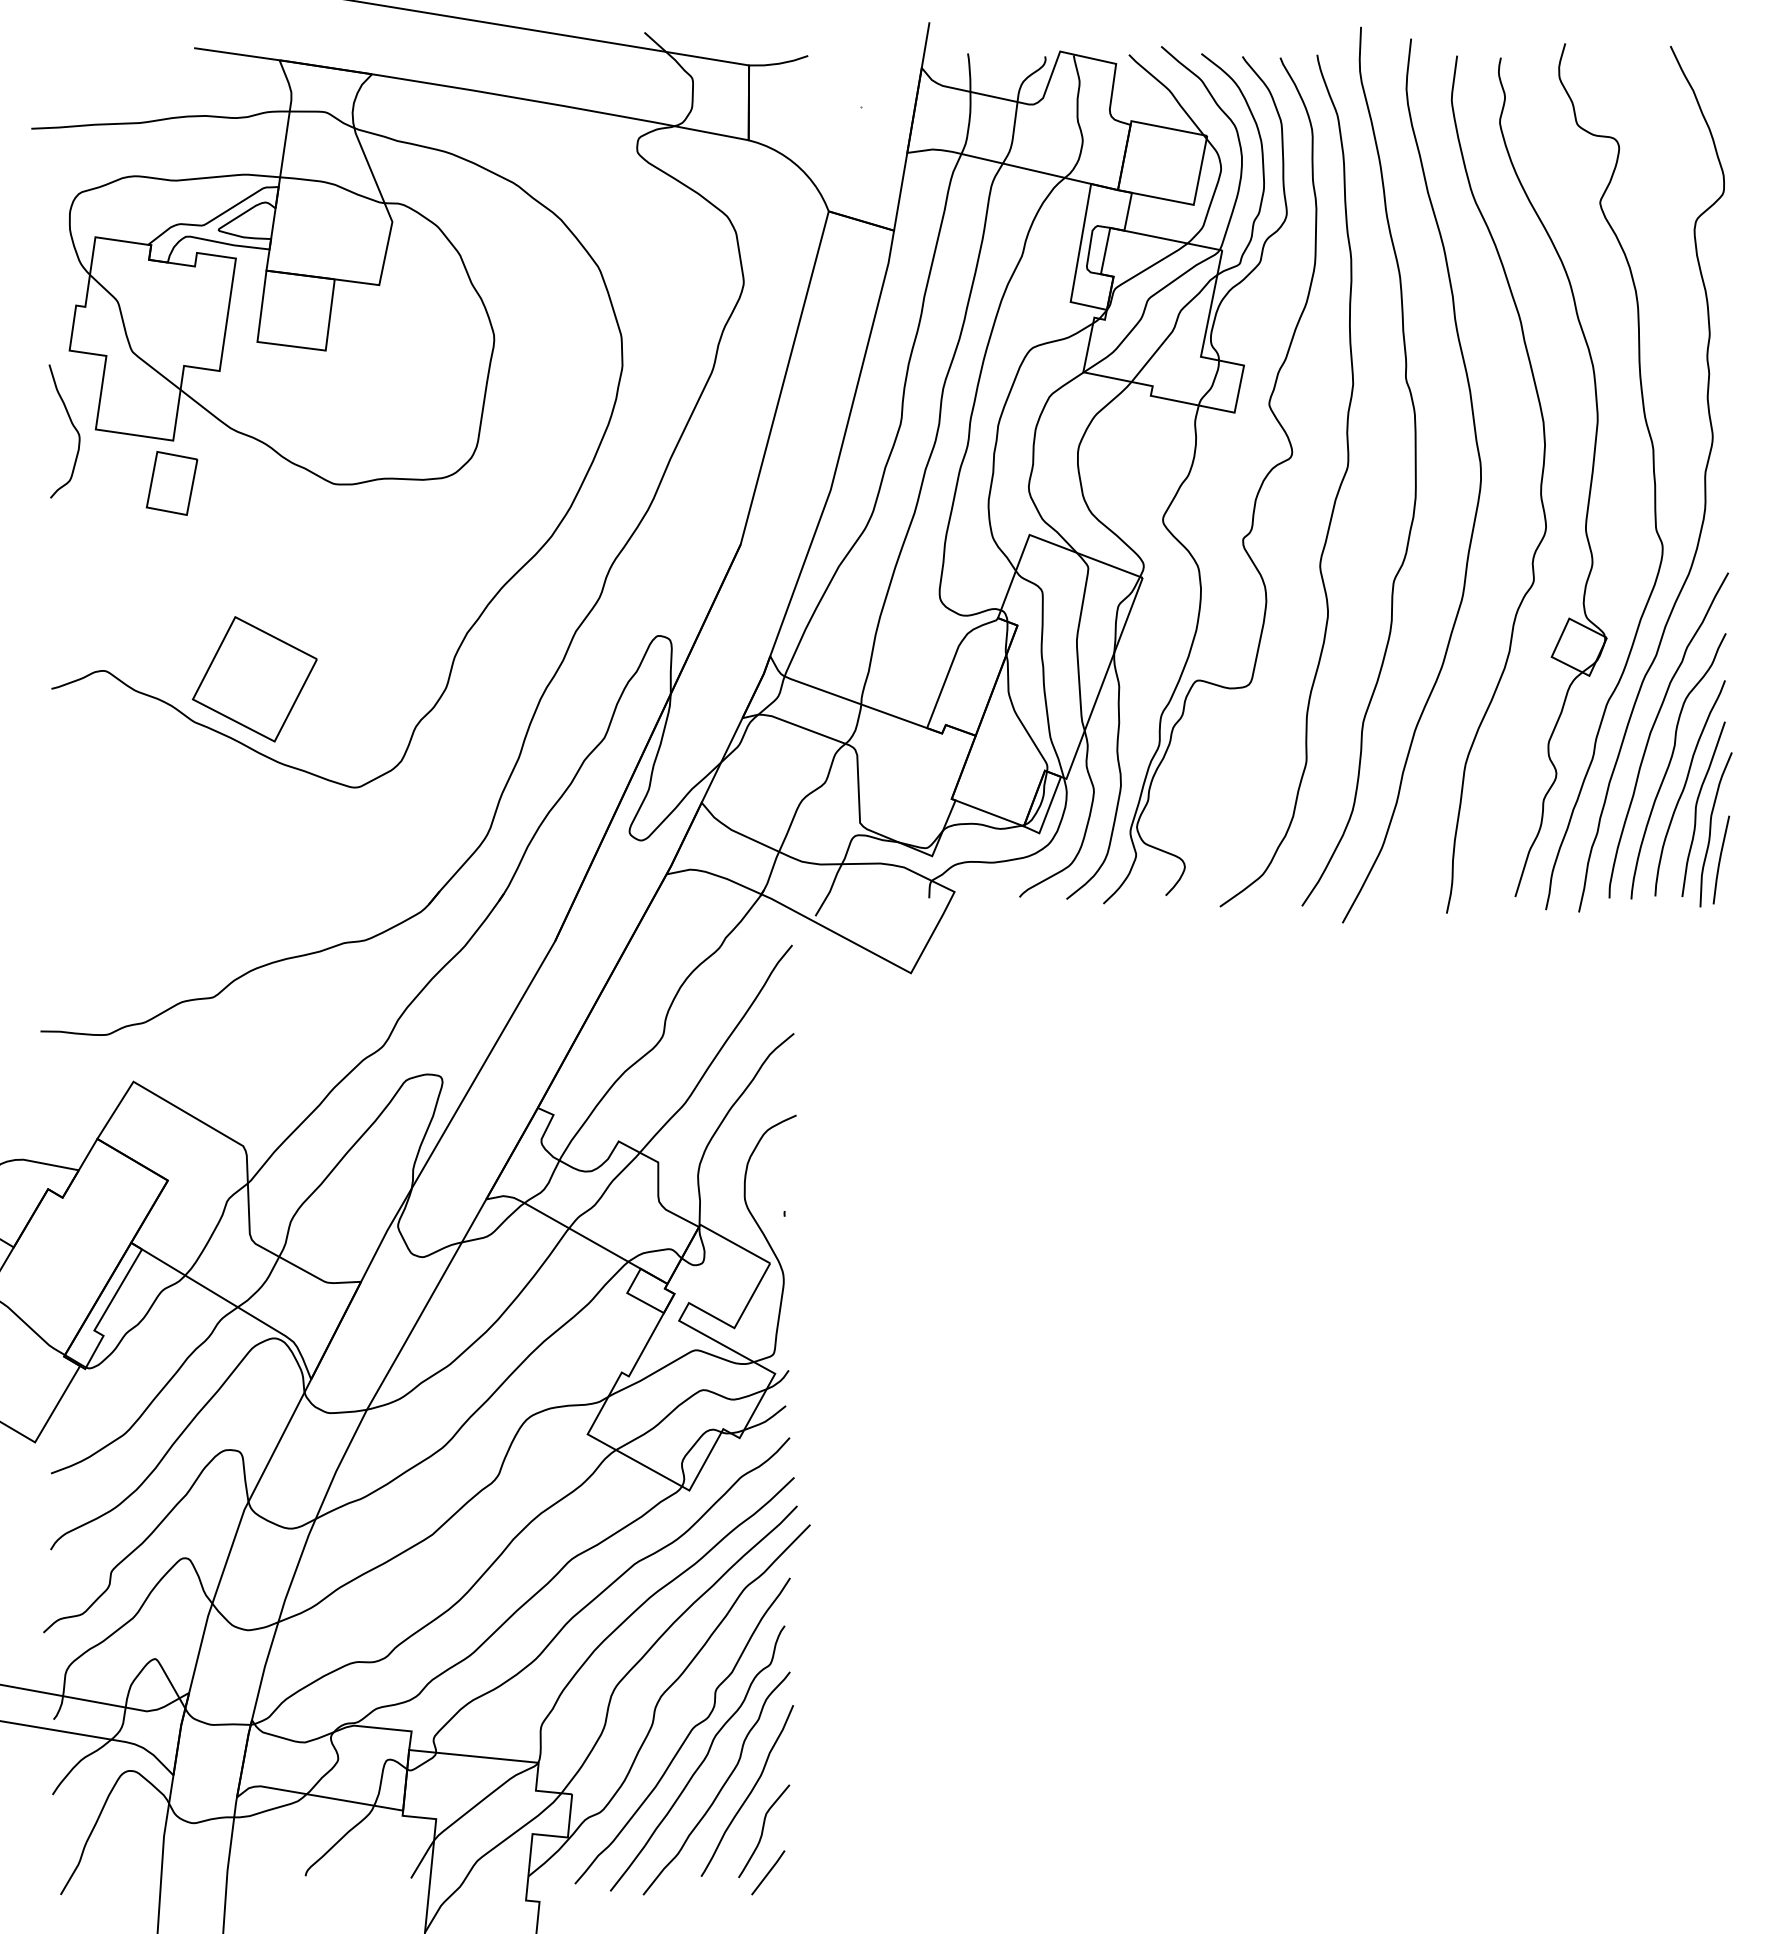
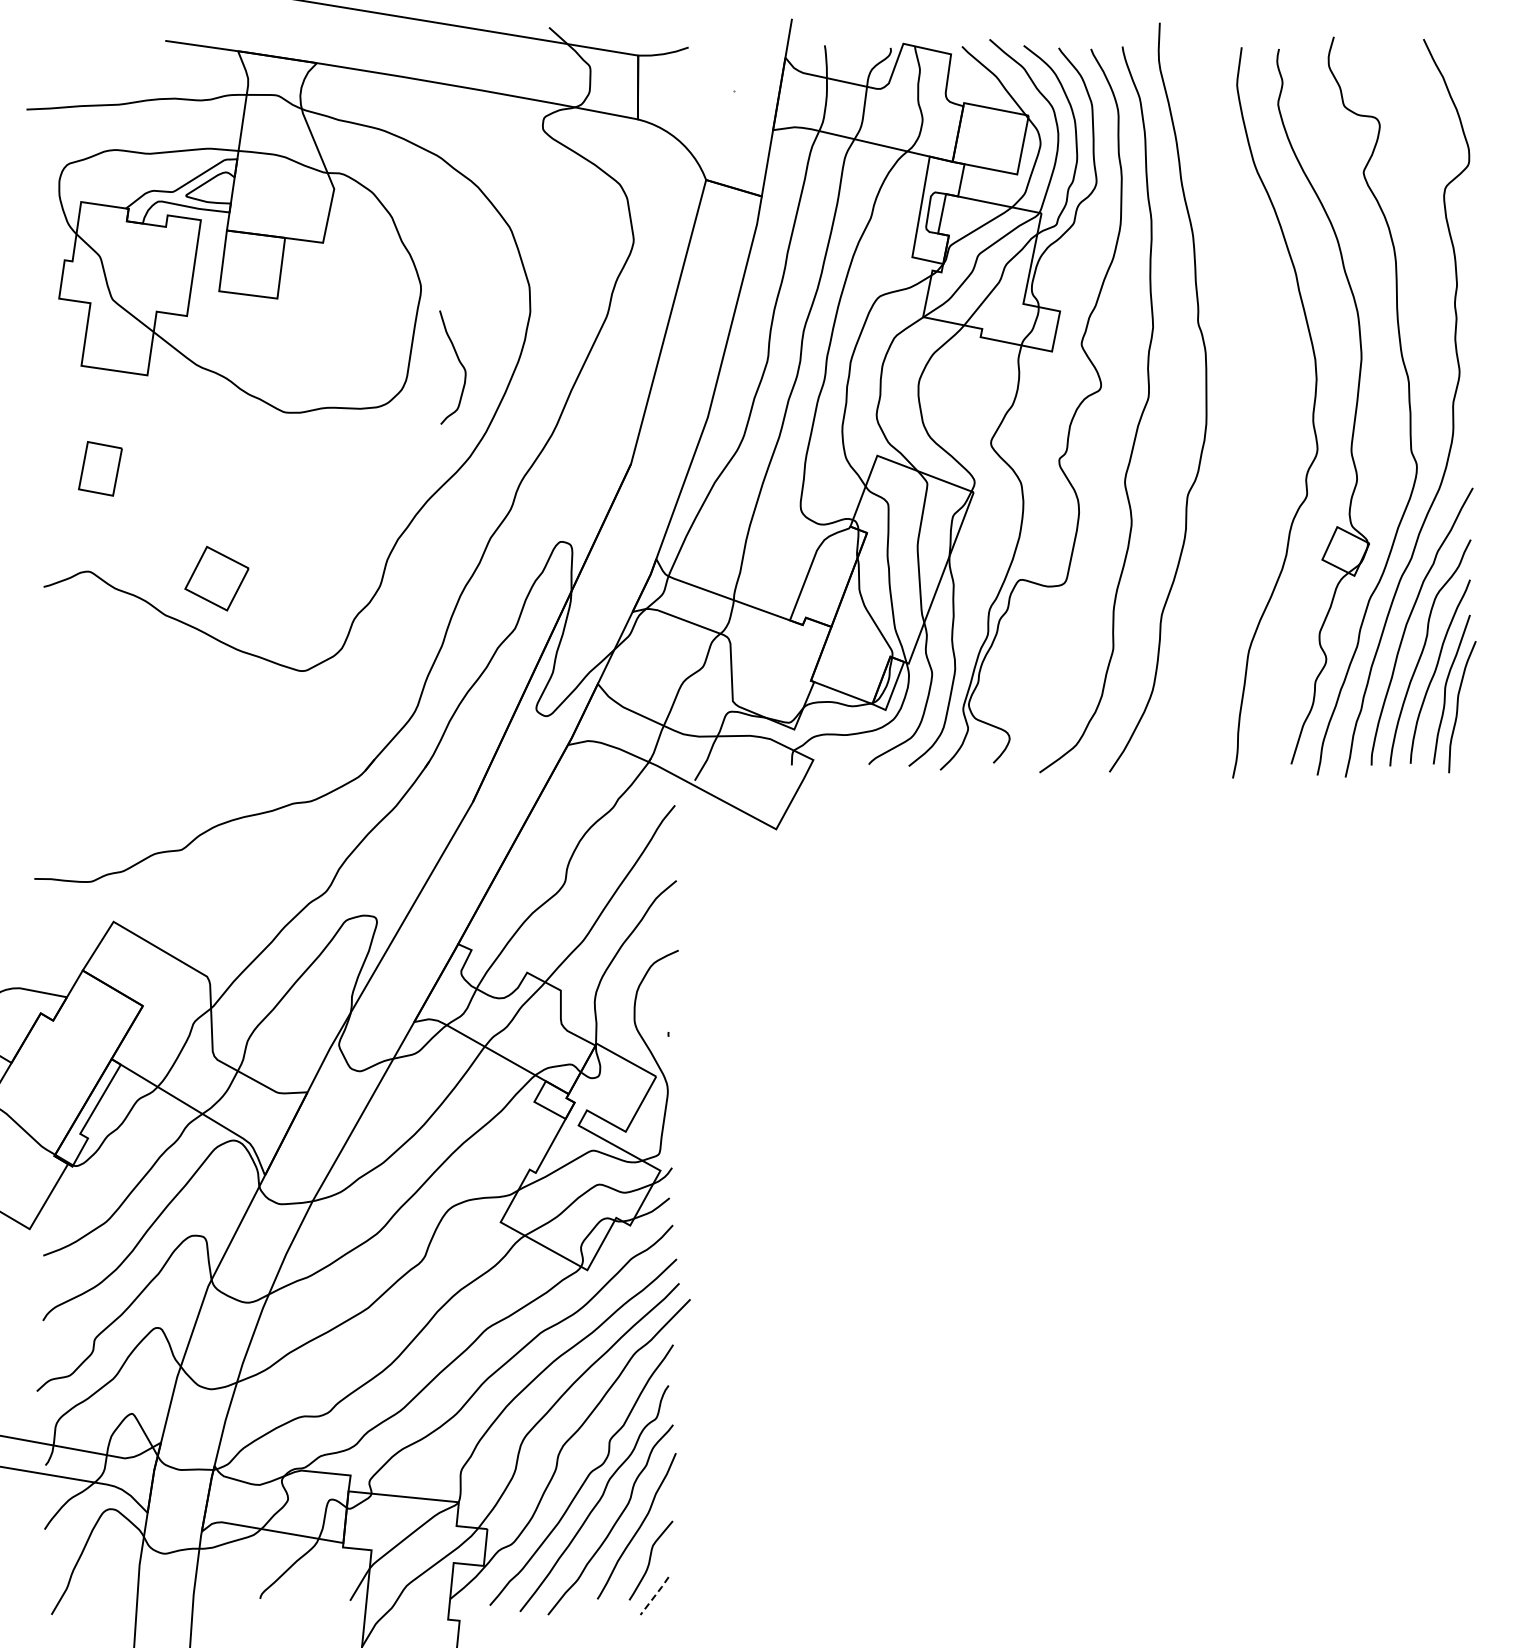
curve: (72, 426) -> (459, 363), moved
part: (172, 483) -> (100, 468), moved
curve: (1479, 484) -> (1260, 412), removed
part: (254, 678) -> (216, 578), size x0.6
line: (1720, 859) -> (1466, 732), removed
line: (768, 1873) -> (654, 1596), solid -> dashed

